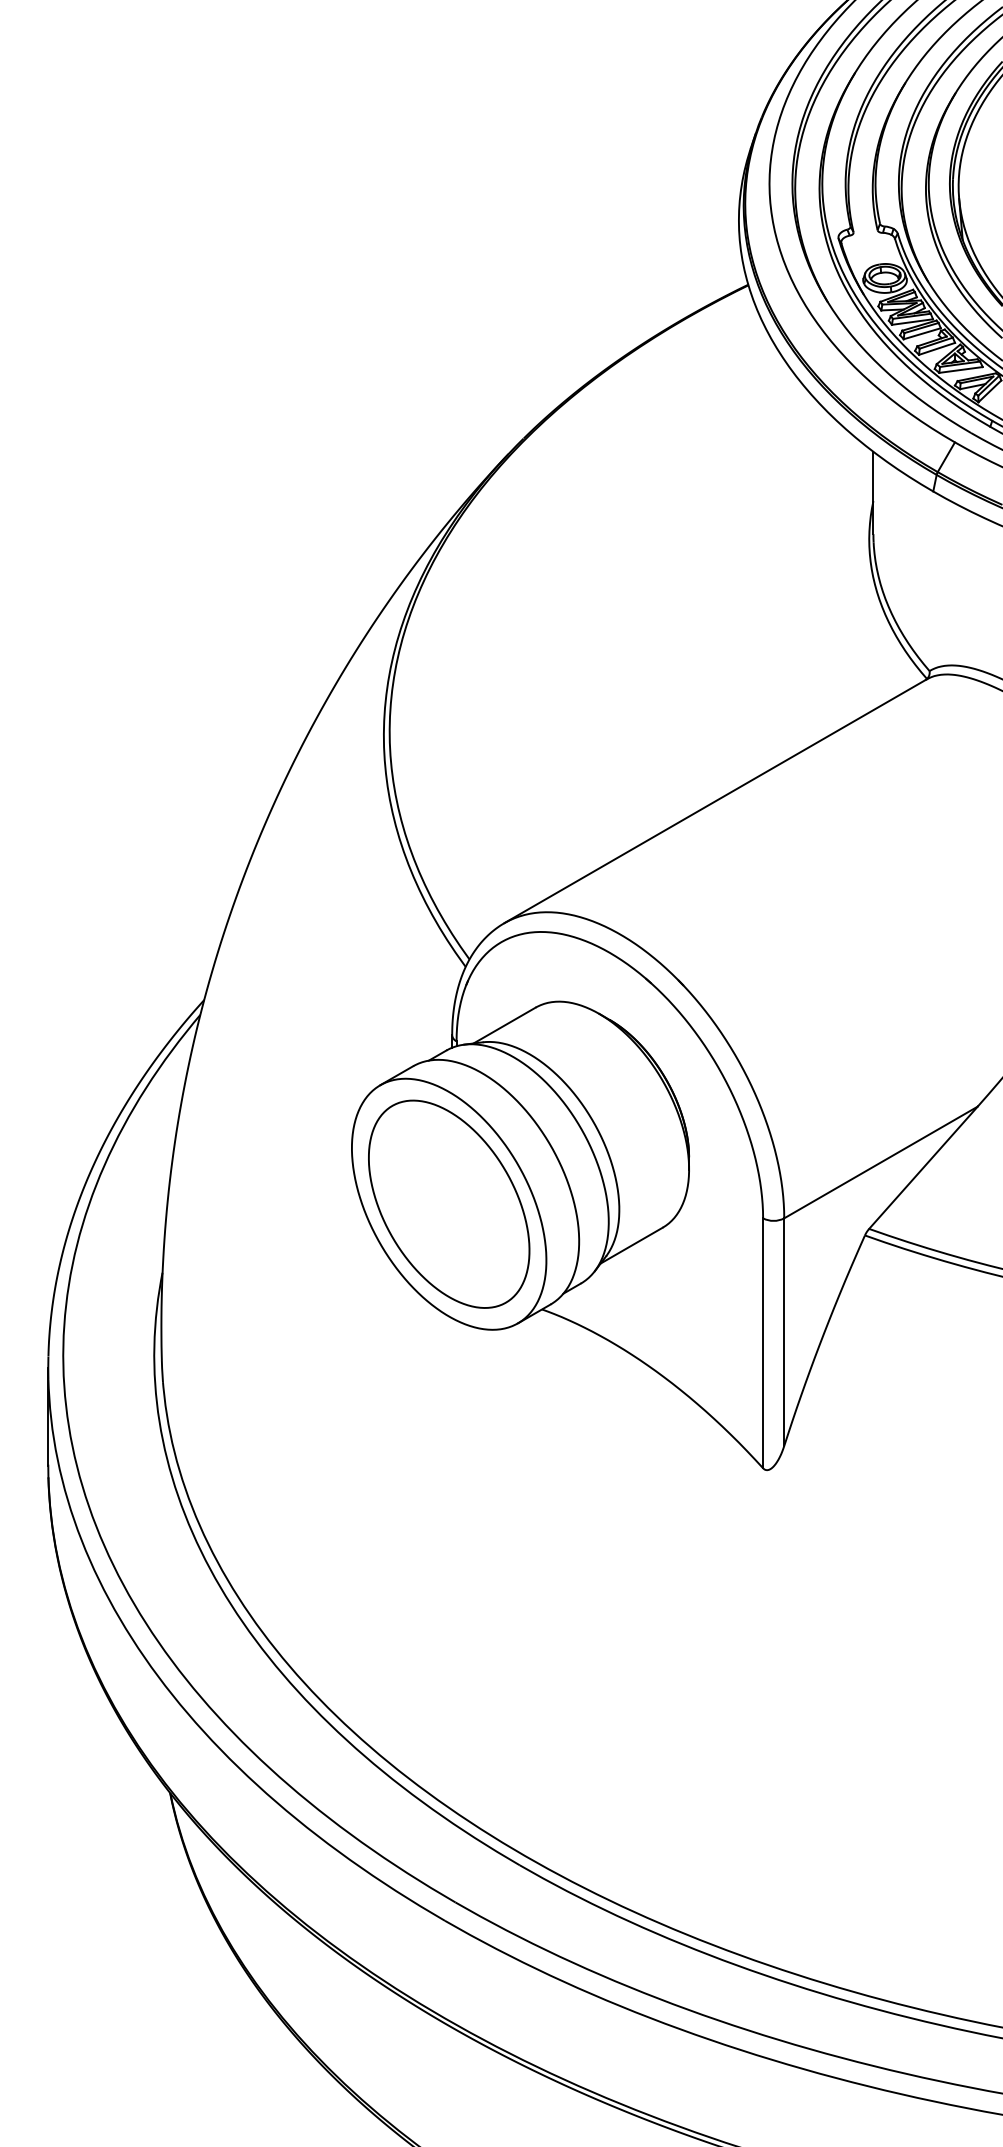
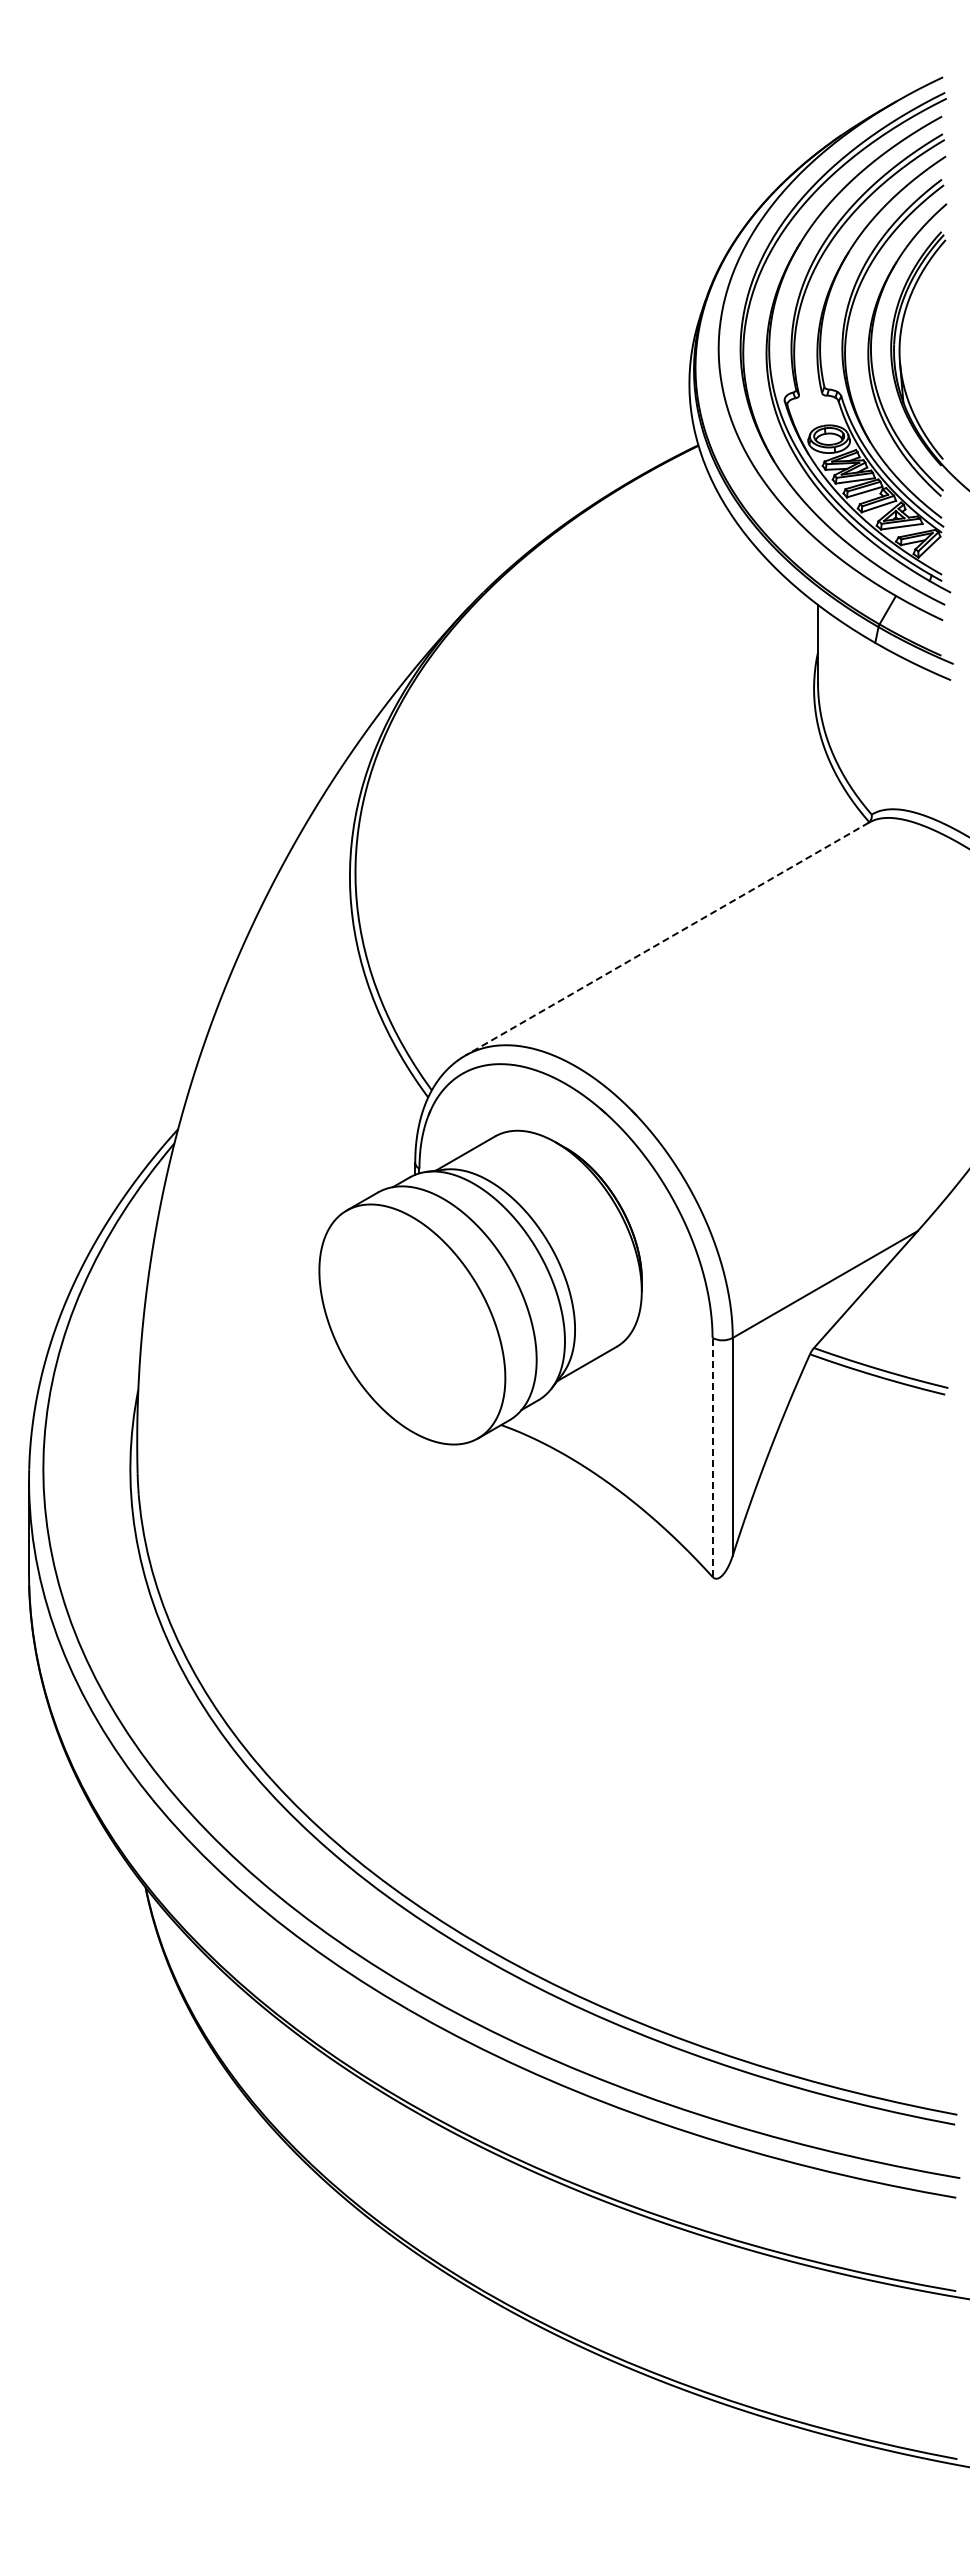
line: (714, 801) -> (666, 939), solid -> dashed
part: (449, 1204) -> (412, 1324), removed
line: (763, 1342) -> (712, 1456), solid -> dashed

